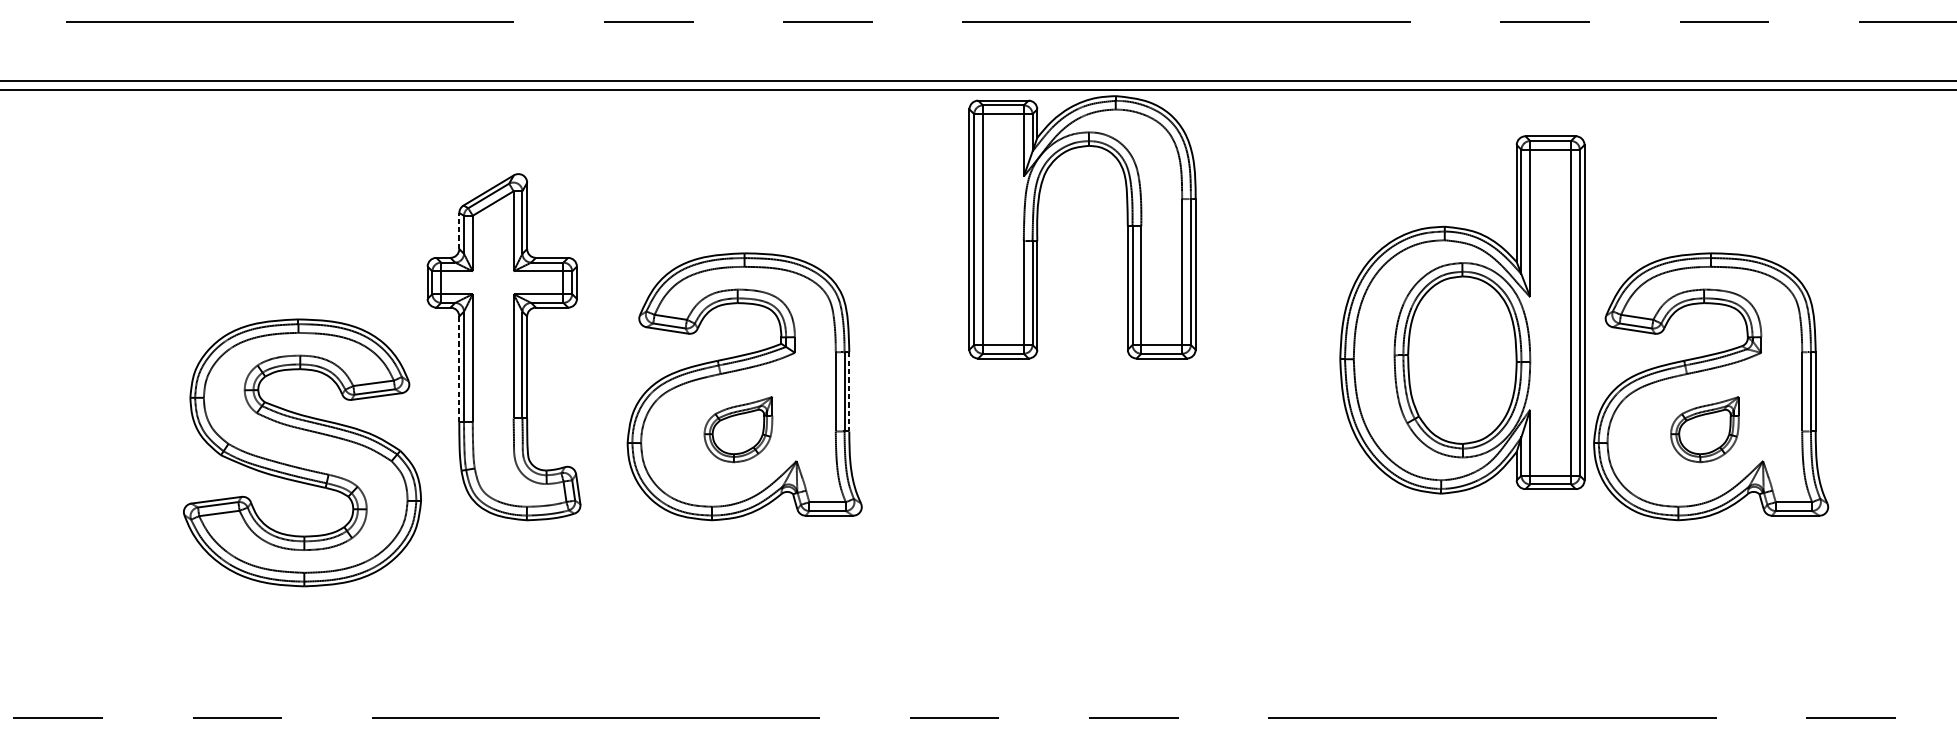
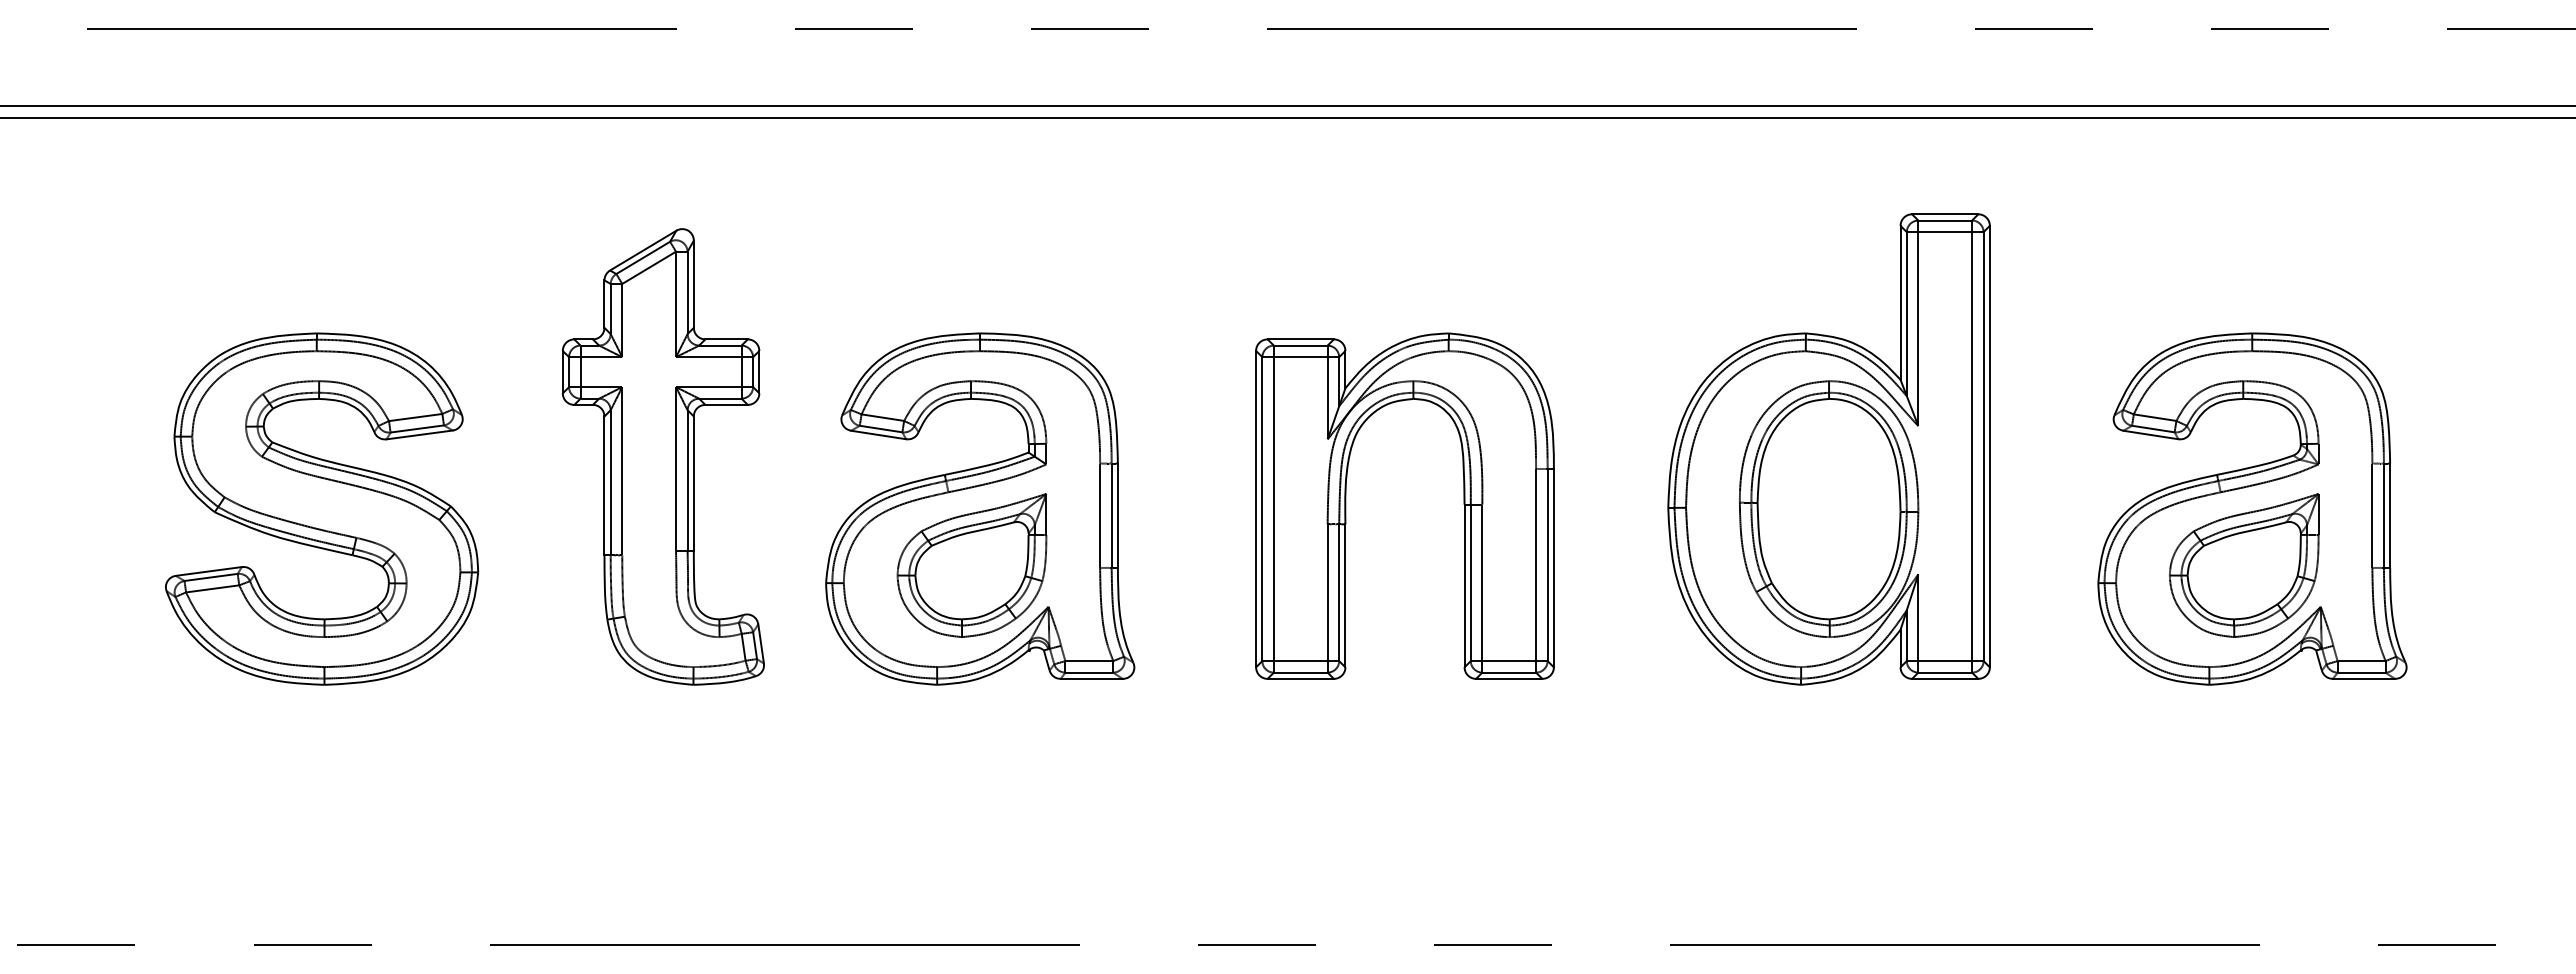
part: (1038, 226) -> (1346, 505), moved
line: (459, 231) -> (604, 304), dashed -> solid
part: (1461, 314) -> (1828, 449), moved
line: (459, 368) -> (604, 485), dashed -> solid
line: (848, 392) -> (1117, 516), dashed -> solid
part: (738, 429) -> (971, 565), size x1.67
part: (1705, 429) -> (2244, 565), size x1.67
part: (302, 452) -> (322, 508), moved

